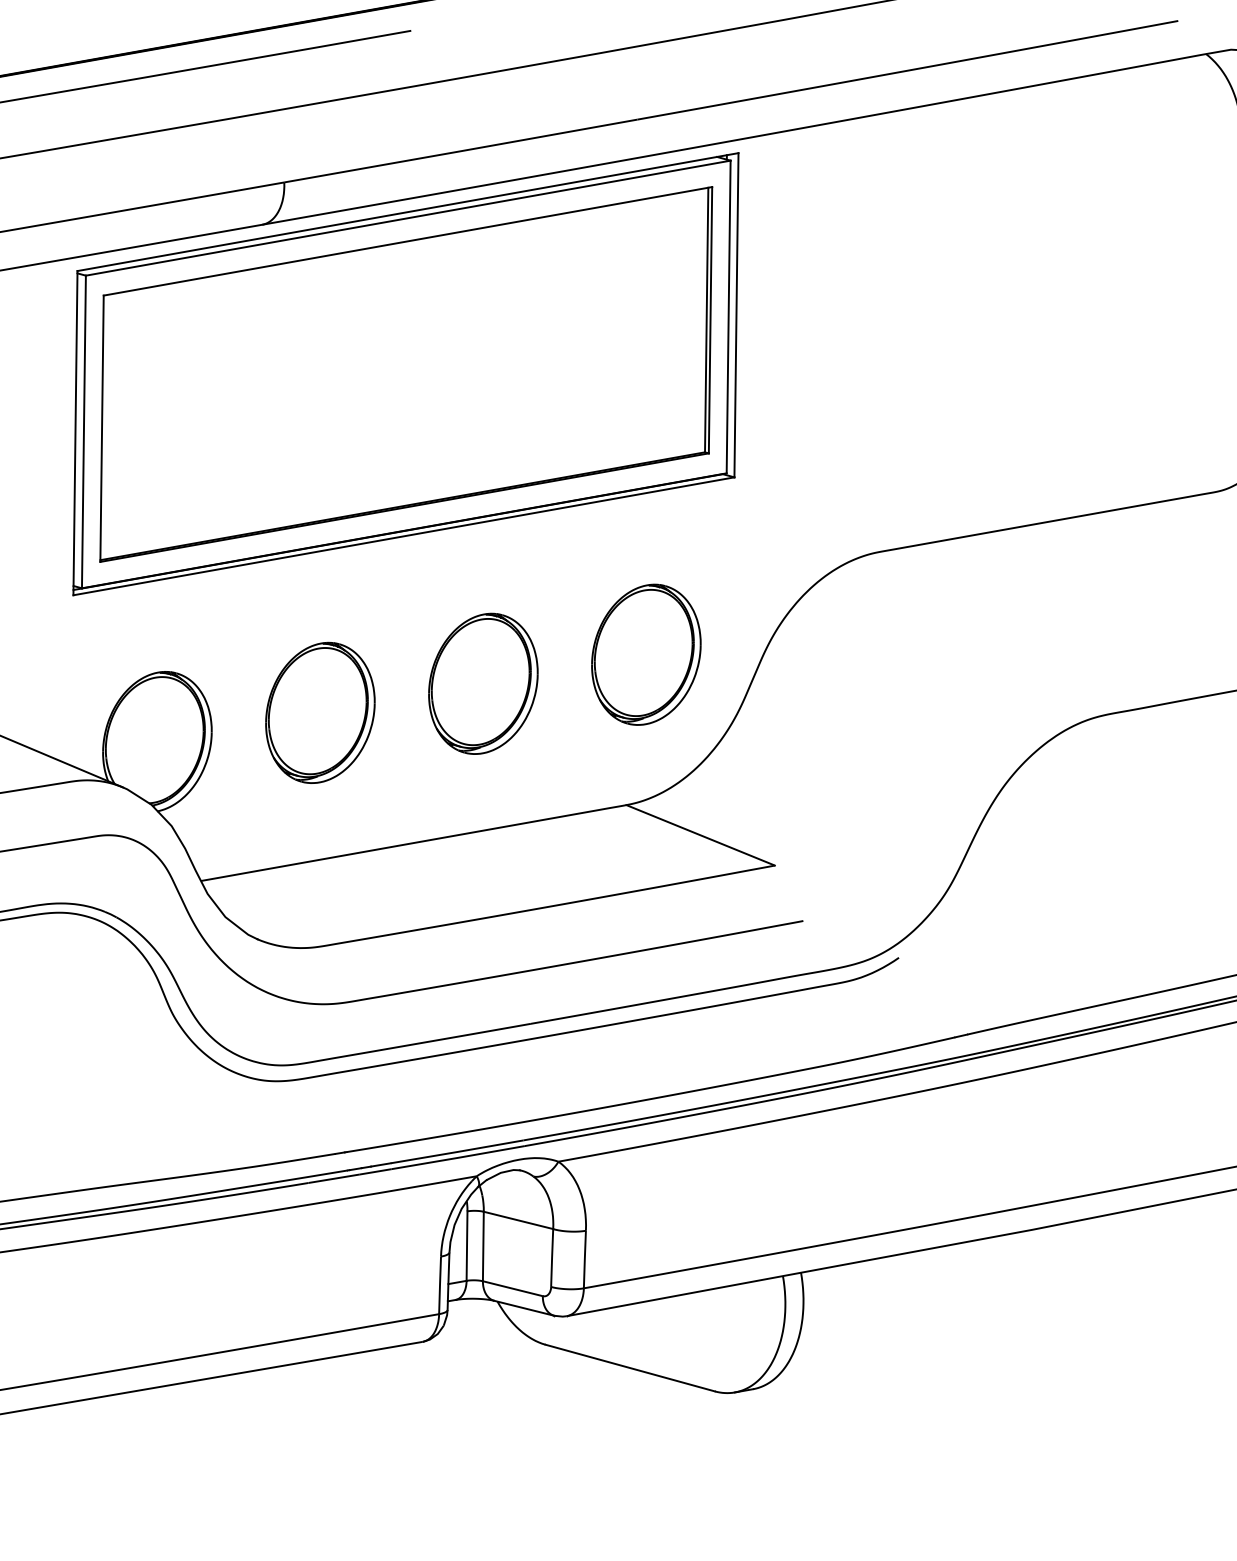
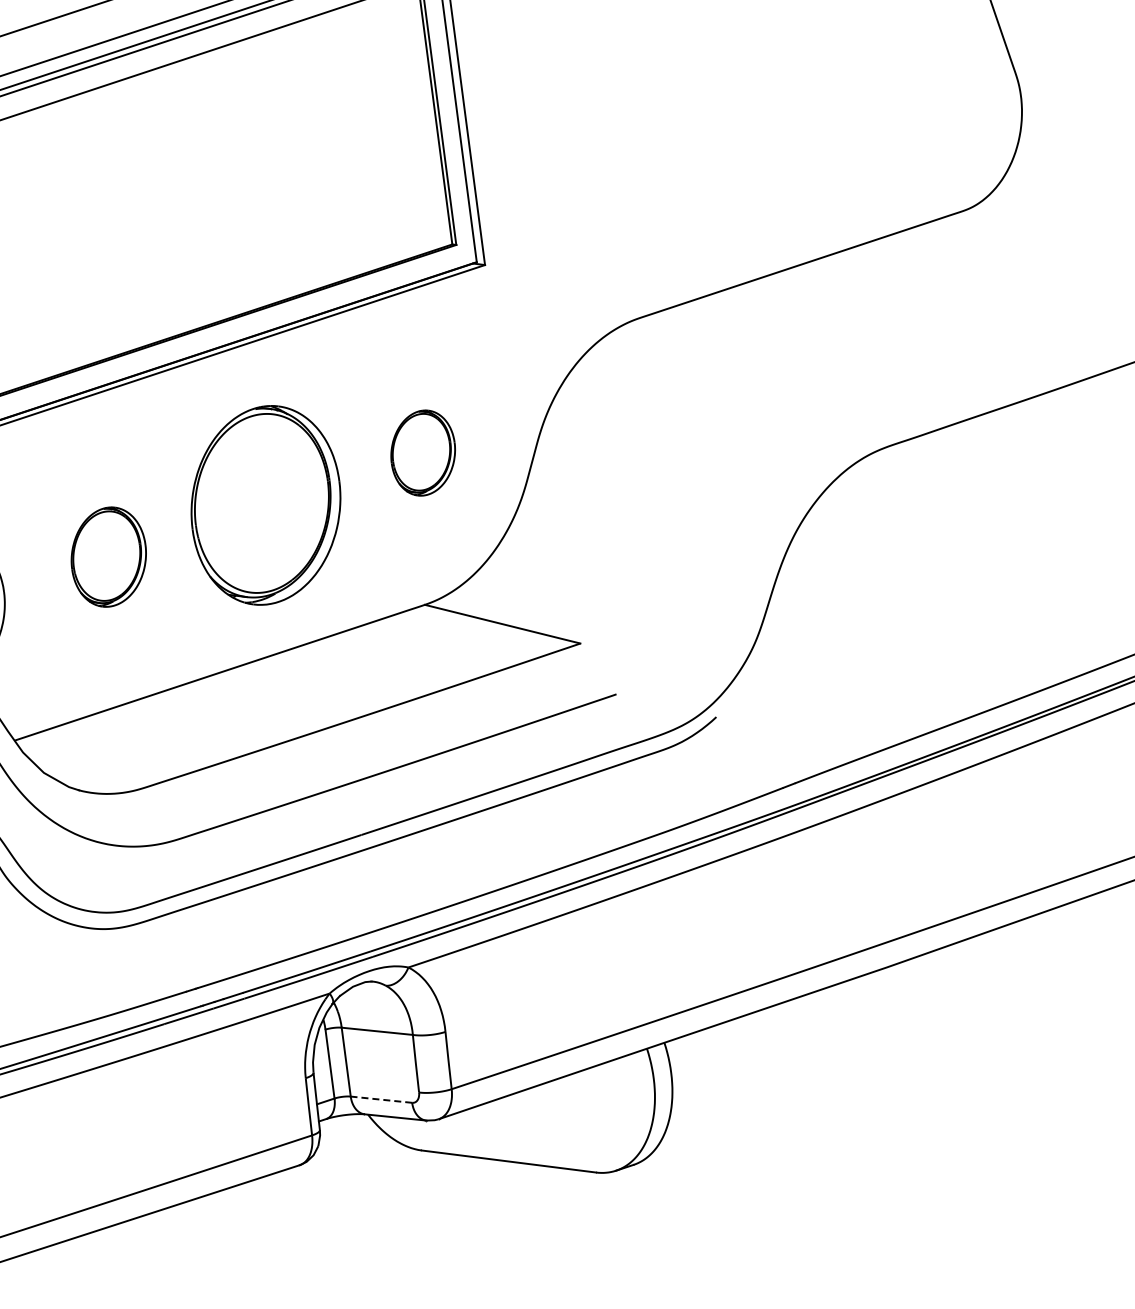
part: (646, 654) -> (423, 452), size x0.6
part: (483, 683) -> (266, 504), size x1.4
part: (320, 712) -> (108, 556), size x0.7
line: (512, 1288) -> (381, 1099), solid -> dashed

